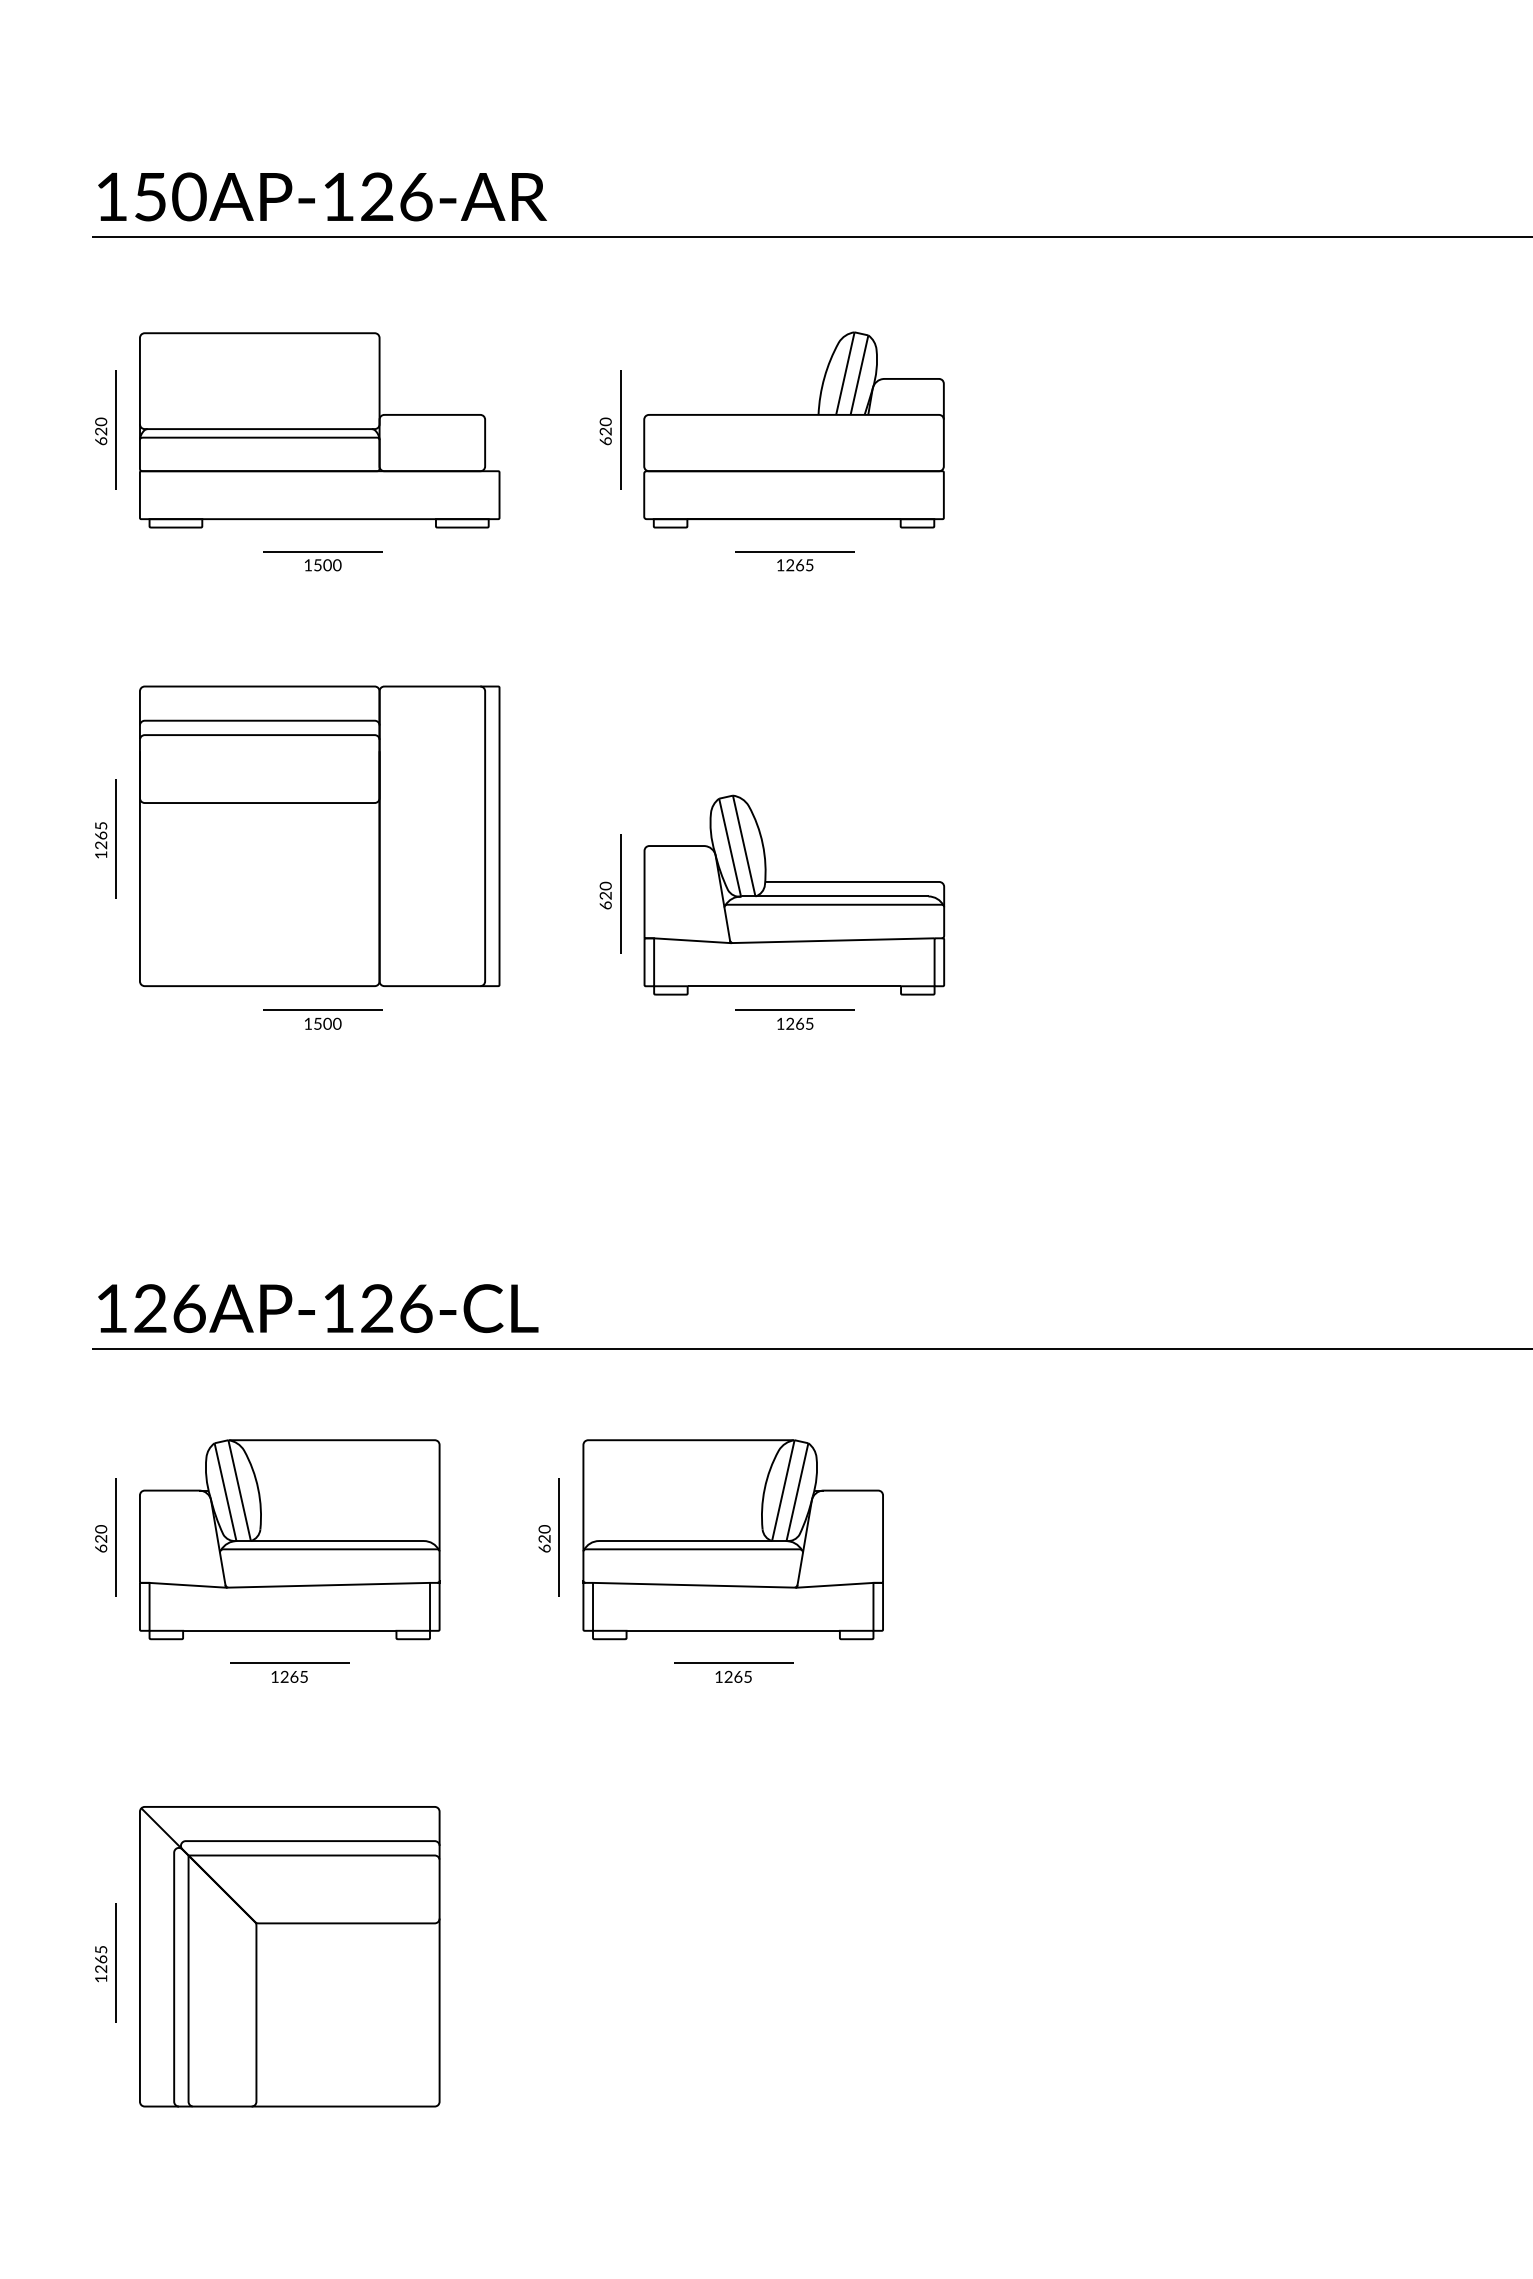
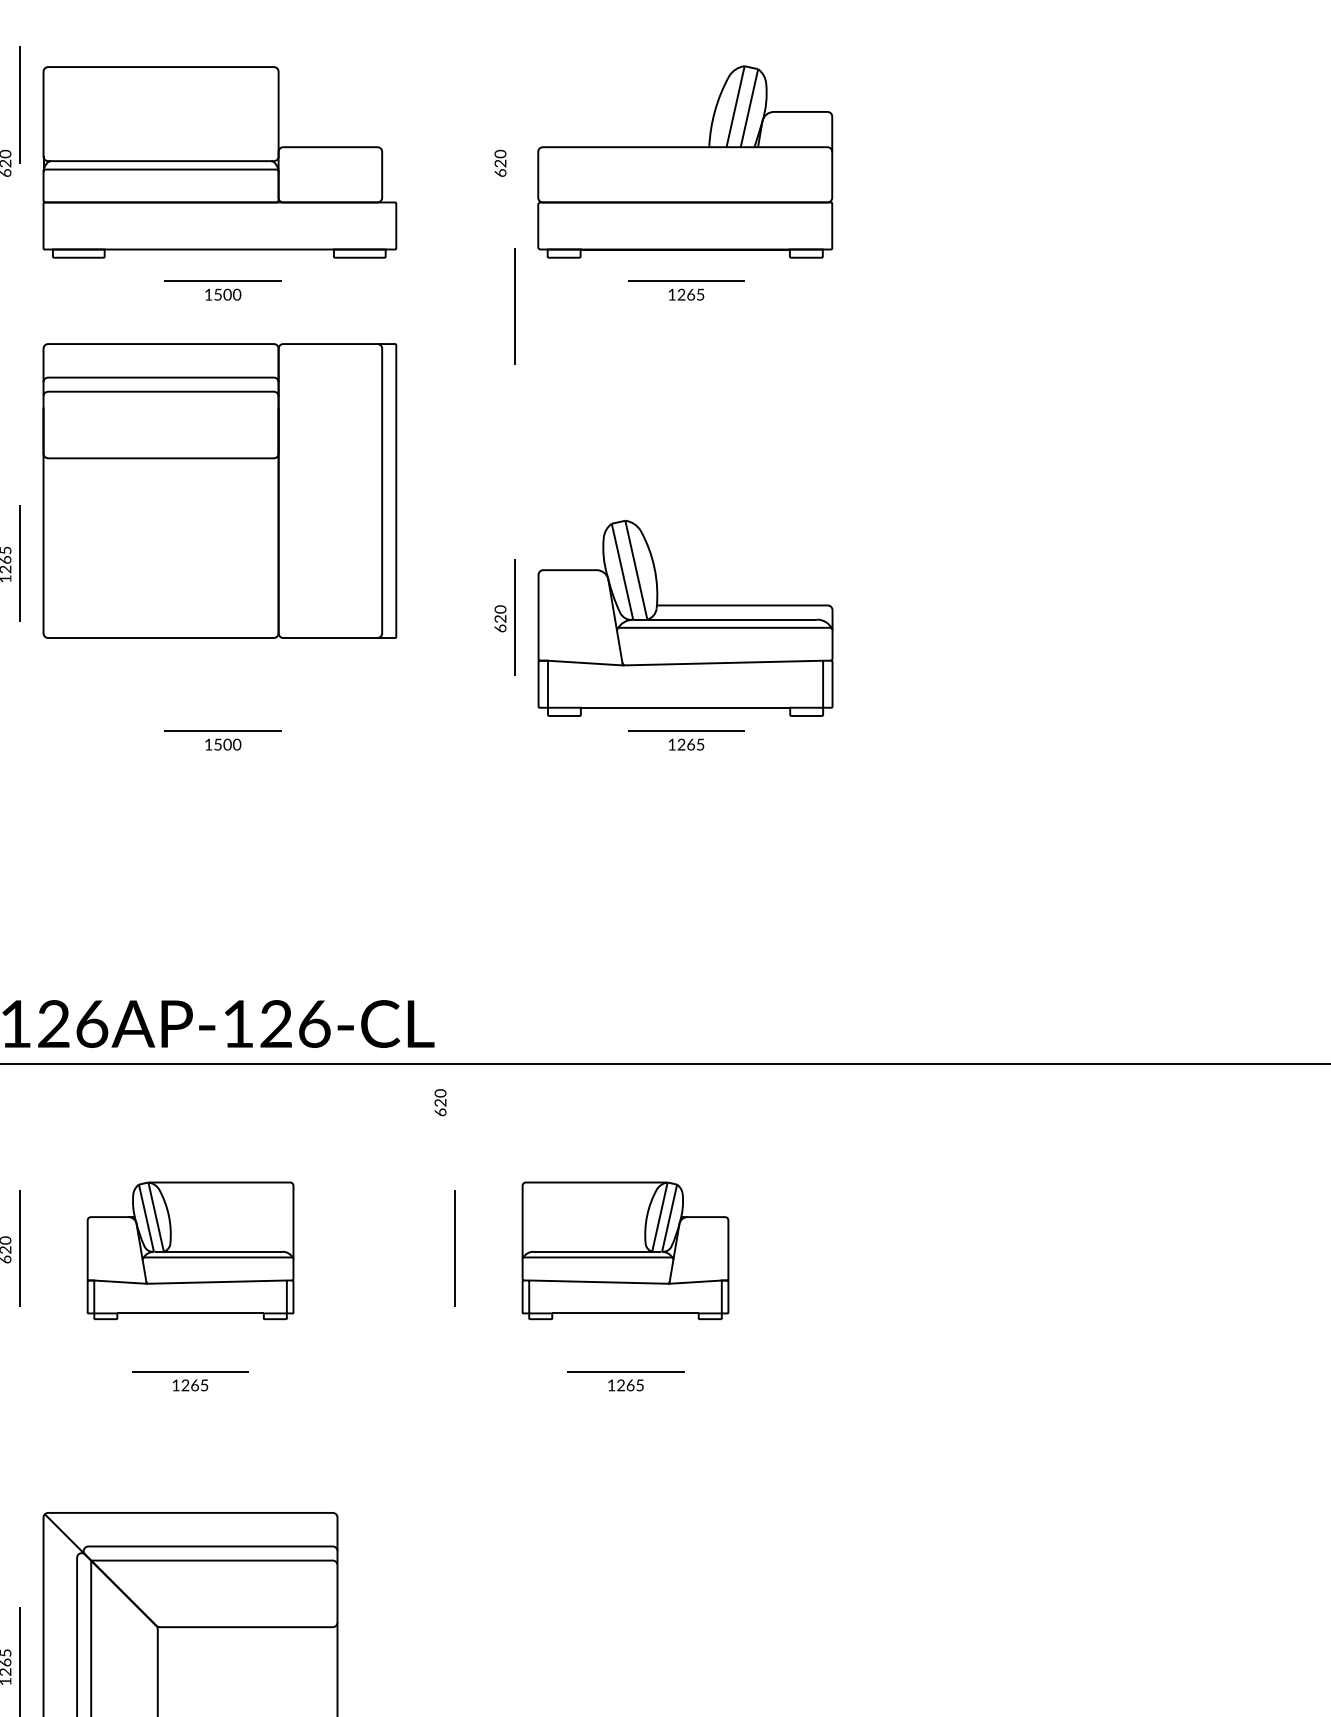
line: (115, 429) -> (19, 104), moved
line: (620, 429) -> (514, 305), moved
part: (319, 836) -> (219, 491), moved
text: (544, 1538) -> (440, 1102), moved
part: (289, 1539) -> (190, 1250), size x0.7
part: (732, 1539) -> (624, 1250), size x0.7

